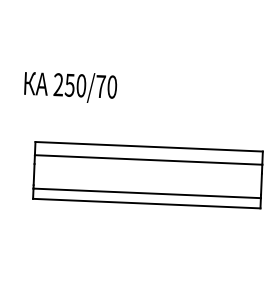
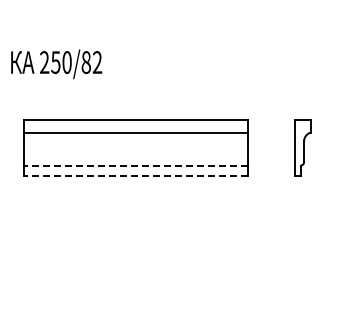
text: (106, 86) -> (91, 62), 250/70 -> 250/82
line: (147, 193) -> (136, 165), solid -> dashed
line: (147, 203) -> (136, 175), solid -> dashed

